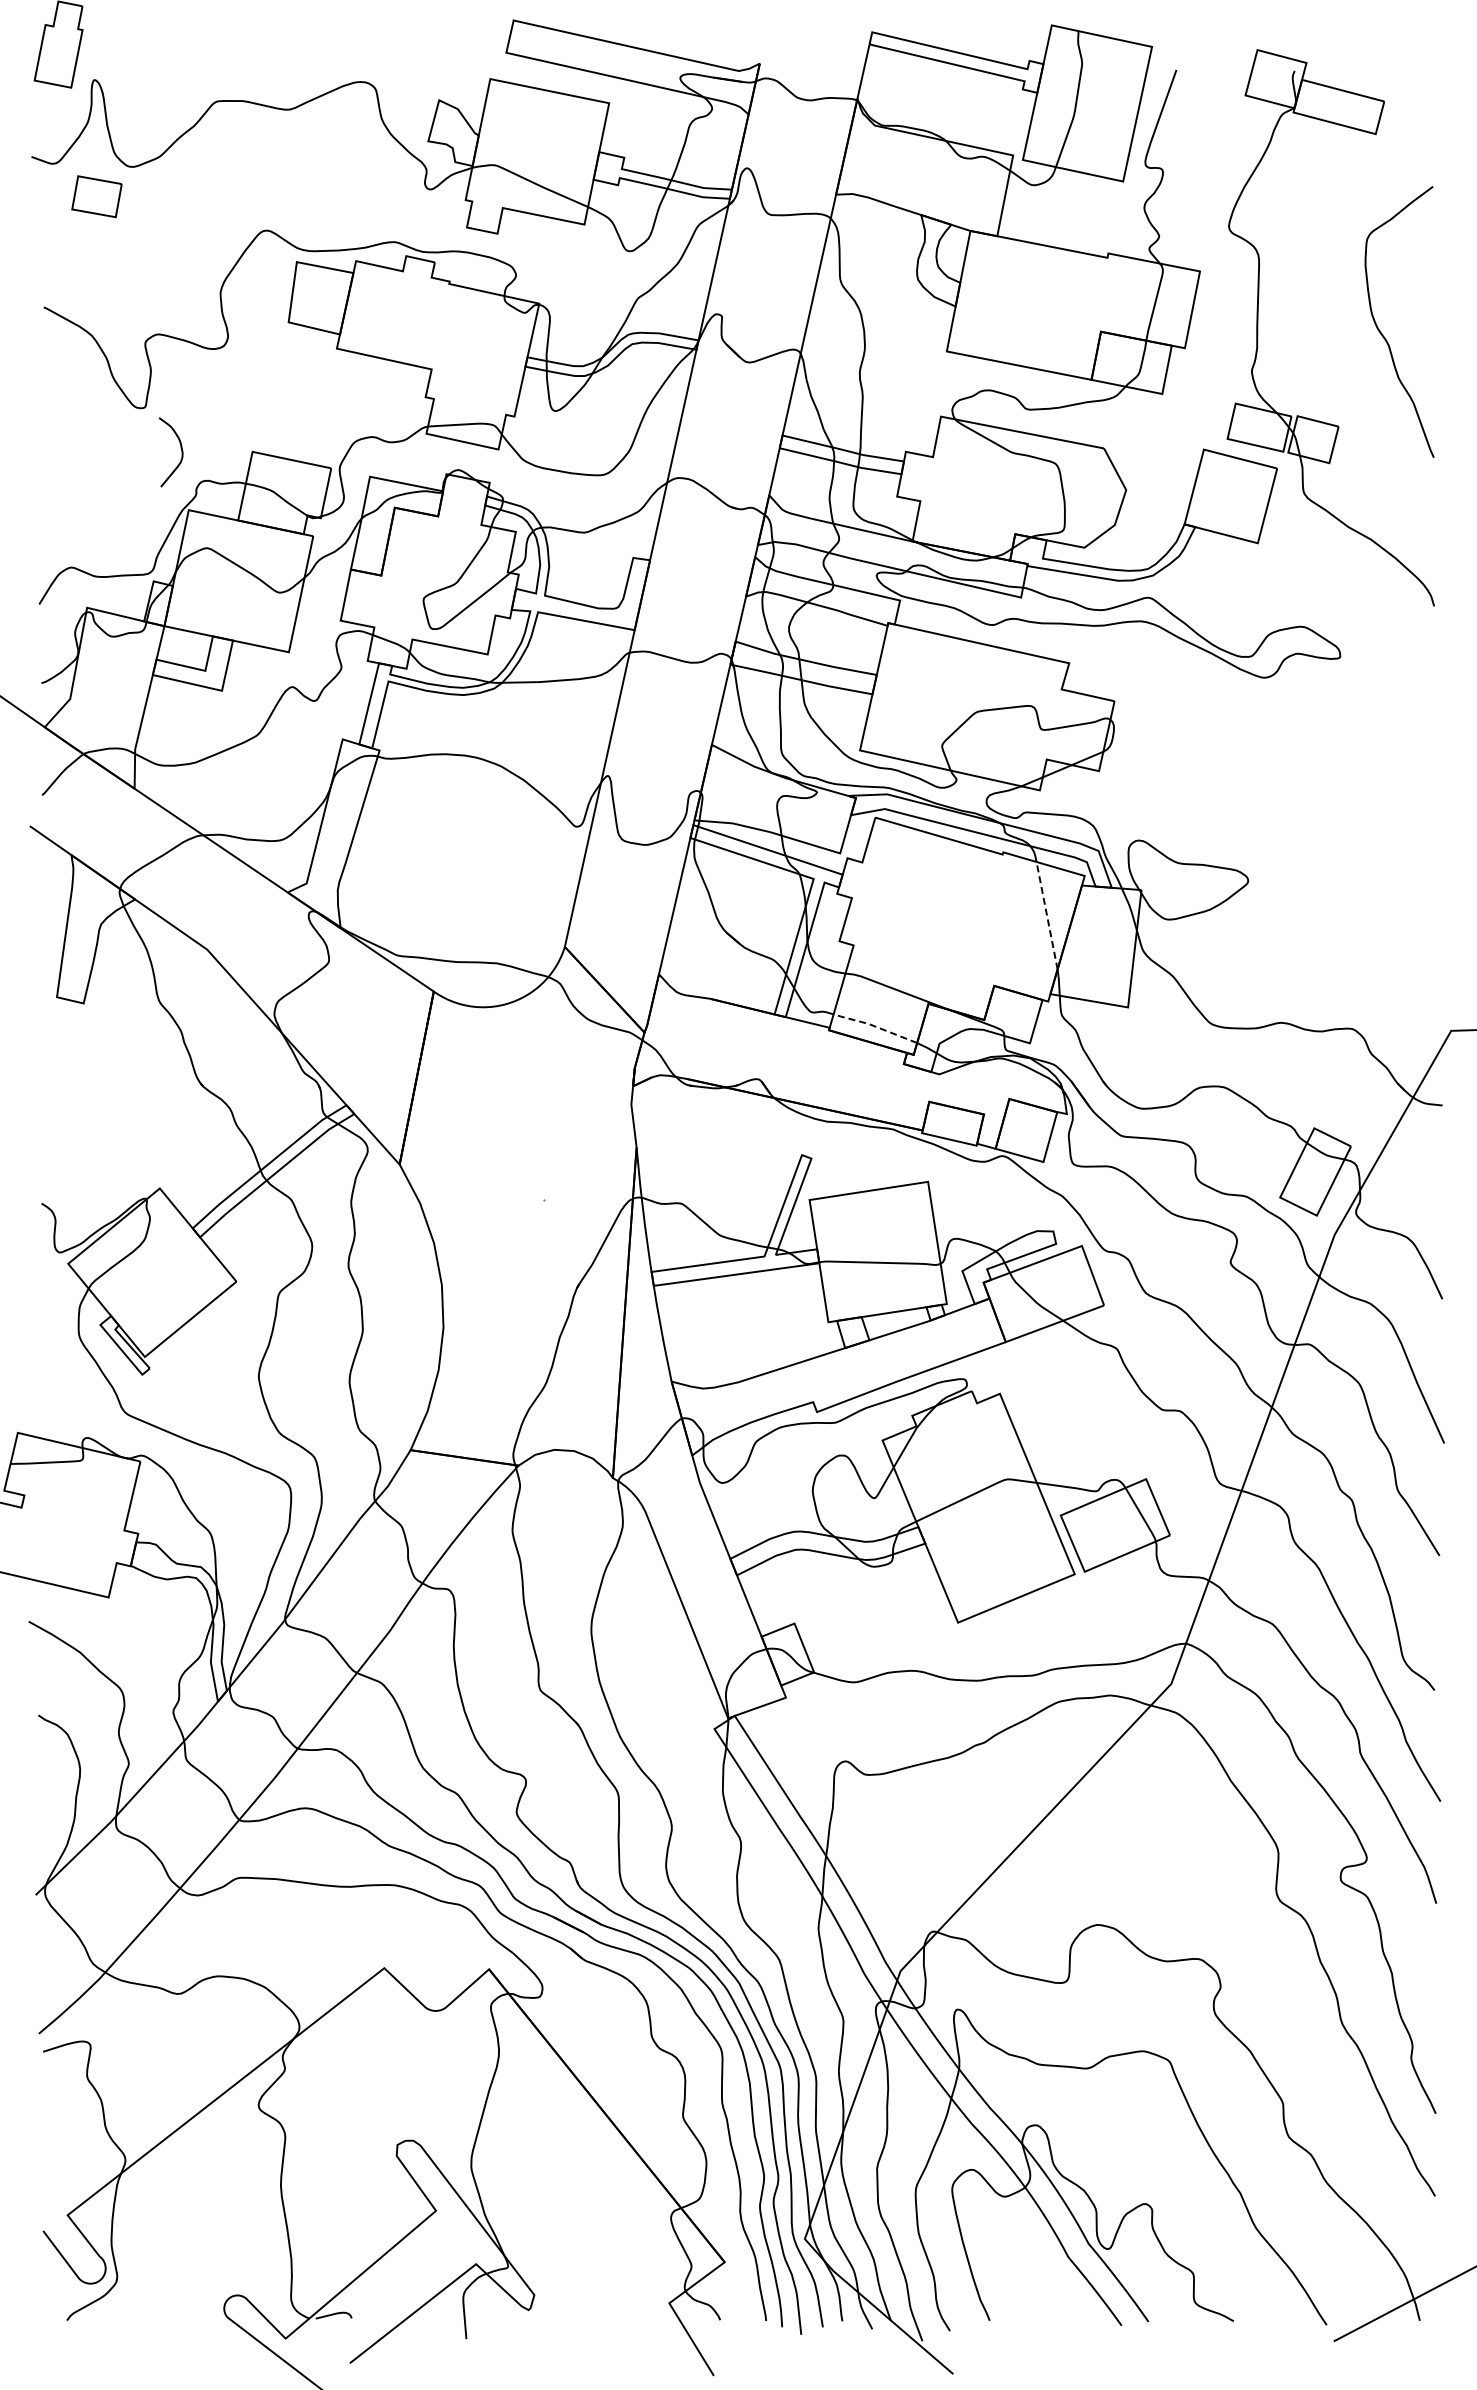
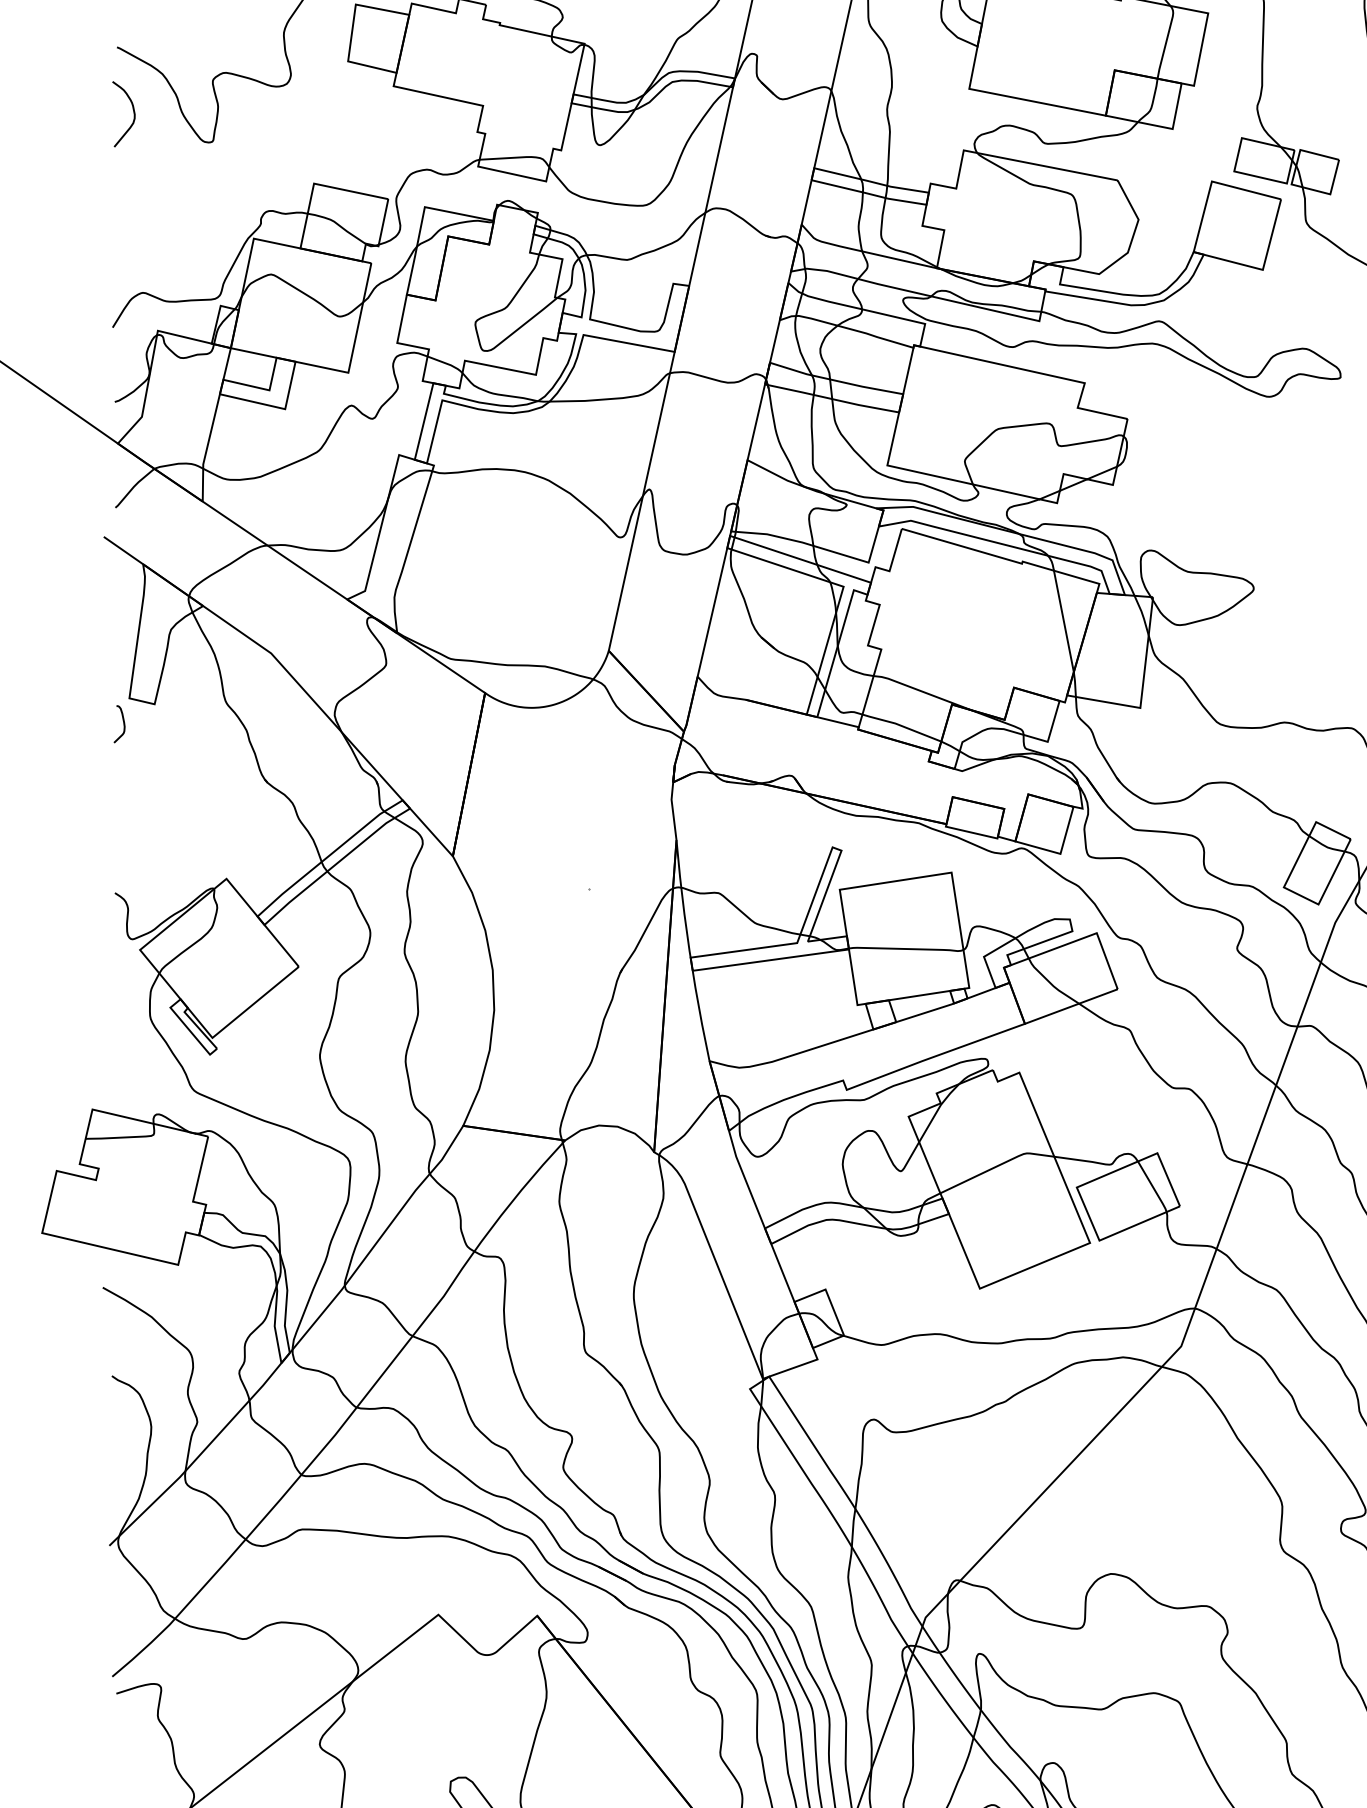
curve: (180, 448) -> (132, 110), moved
line: (1047, 915) -> (1064, 621), dashed -> solid
curve: (50, 1024) -> (123, 724), added
line: (875, 1026) -> (901, 725), dashed -> solid

